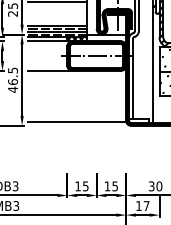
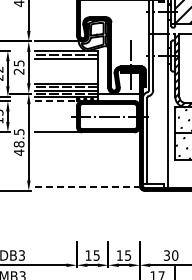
line: (48, 41) -> (56, 101), solid -> dashed
text: (12, 82) -> (18, 144), 46.5 -> 48.5
line: (77, 121) -> (87, 186), solid -> dashed

